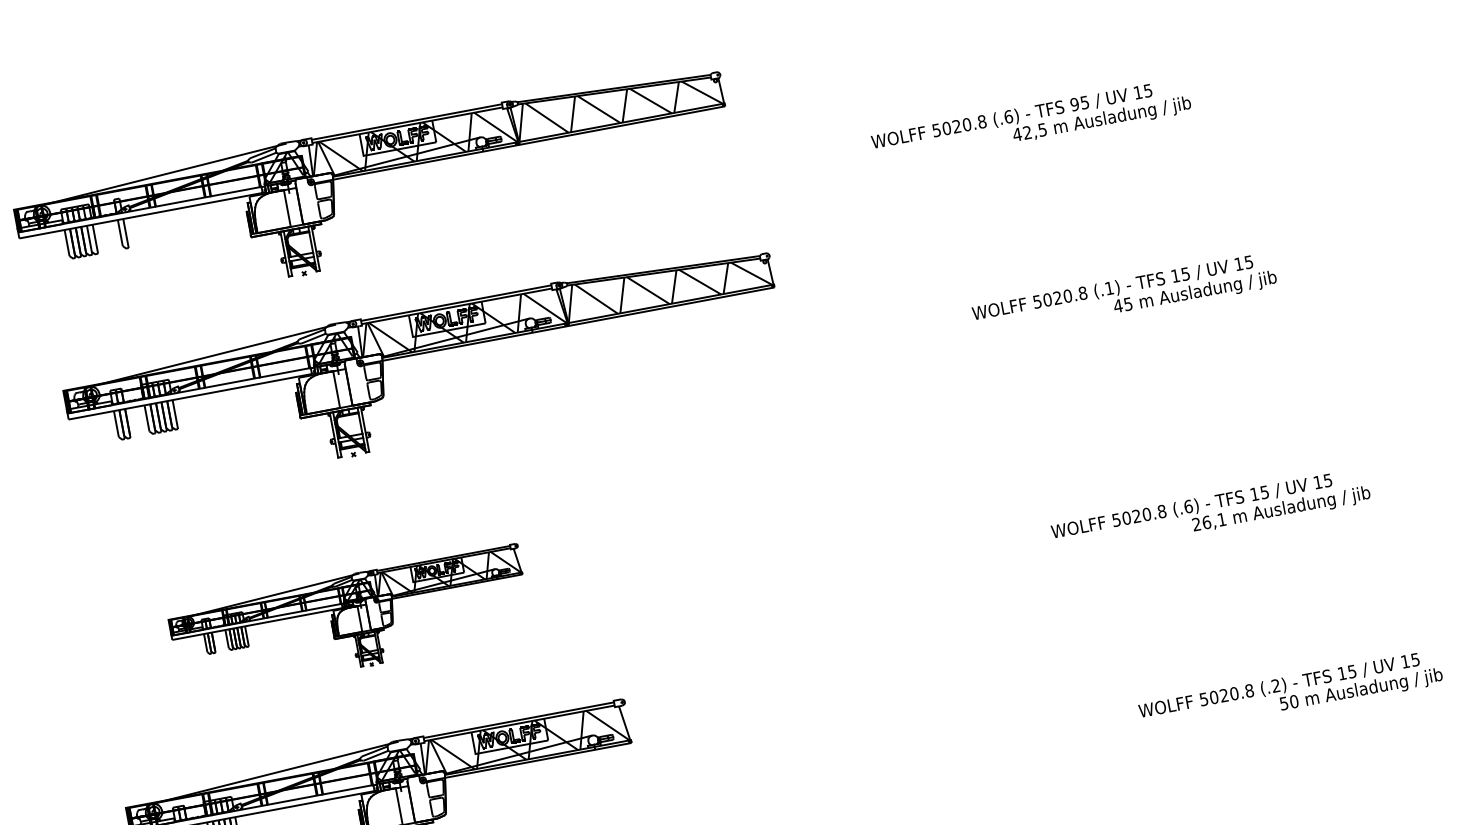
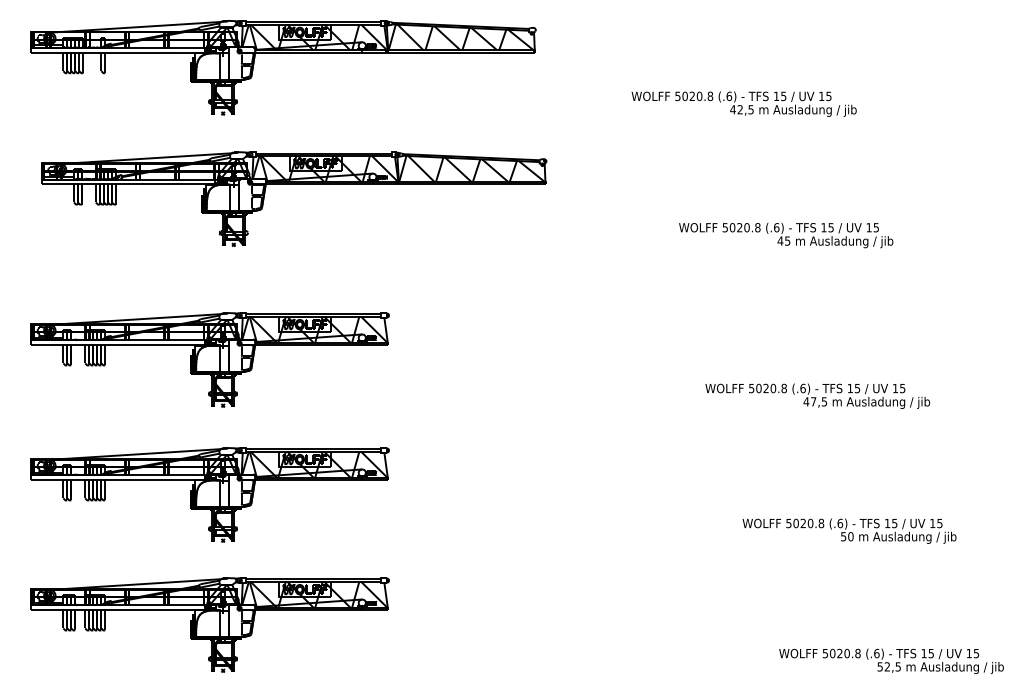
text: (1074, 104) -> (776, 96), 95 -> 15
text: (1109, 288) -> (776, 227), (.1) -> (.6)
text: (1209, 521) -> (815, 401), 26,1 -> 47,5
part: (349, 621) -> (209, 359), size x1.43
text: (1276, 685) -> (840, 523), (.2) -> (.6)

